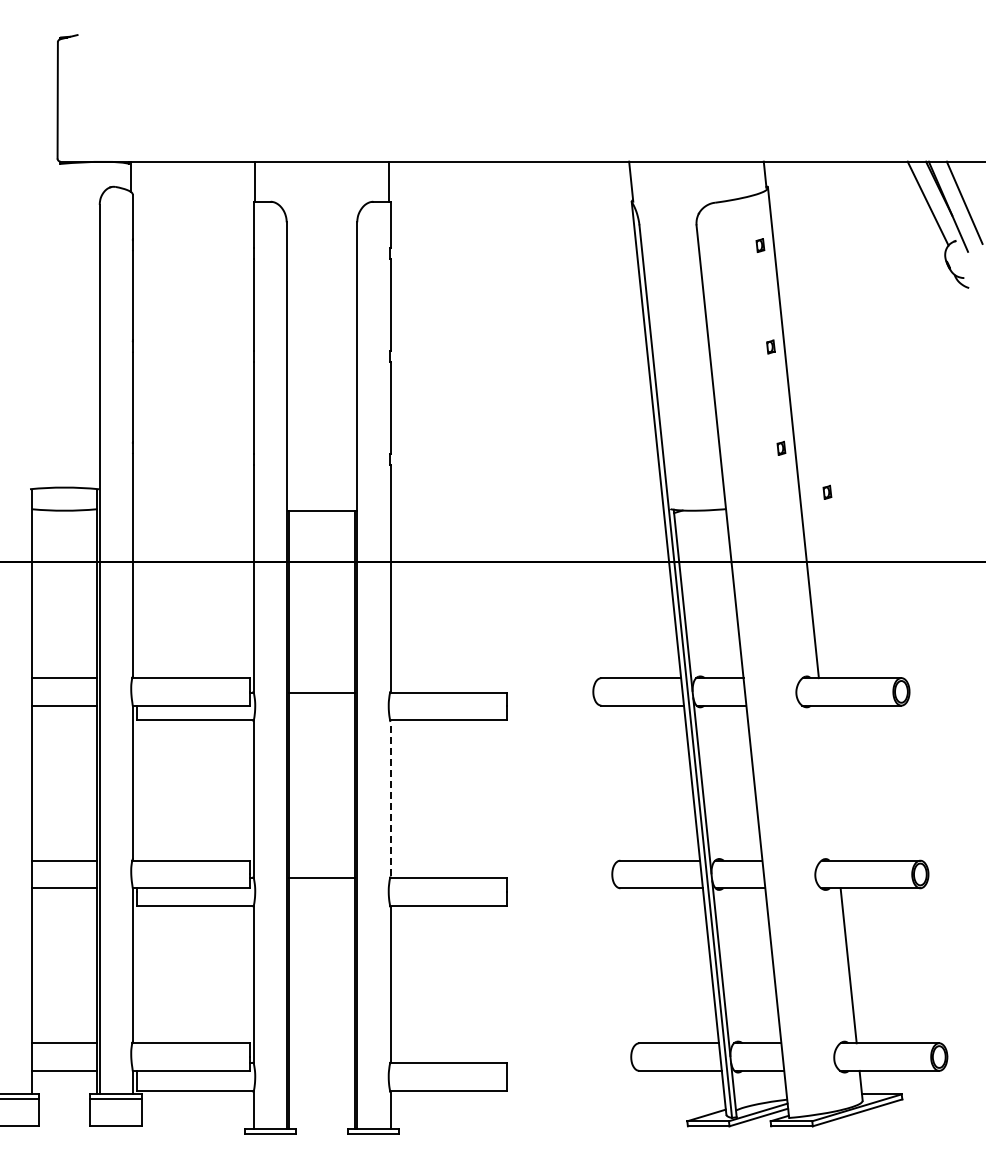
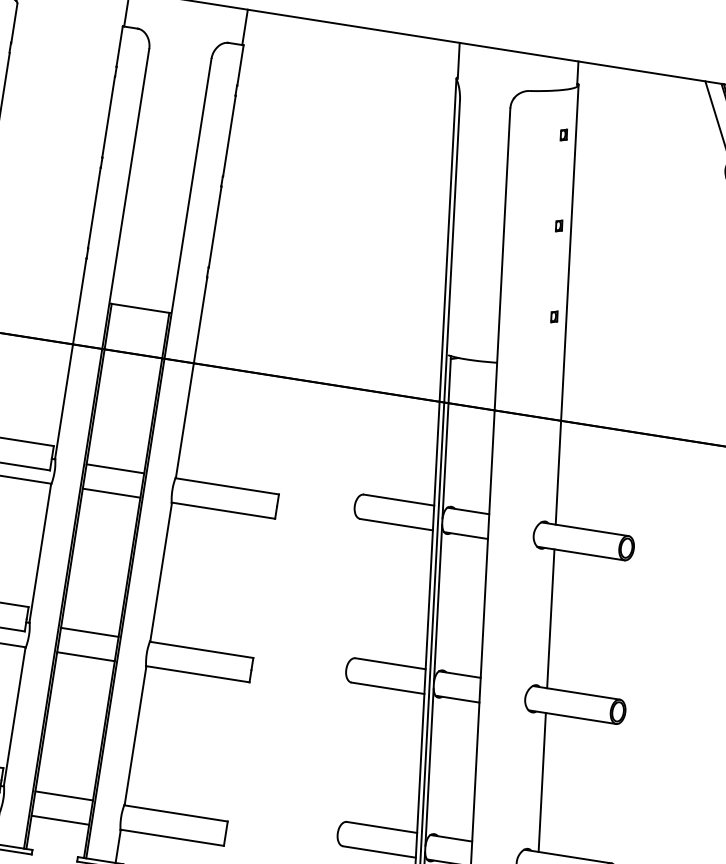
part: (827, 491) -> (589, 361), removed
line: (321, 720) -> (111, 493), added
line: (829, 782) -> (550, 618), added
line: (390, 798) -> (161, 571), dashed -> solid
line: (321, 905) -> (85, 656), added
line: (321, 1063) -> (63, 795), added
line: (321, 1091) -> (59, 820), added

